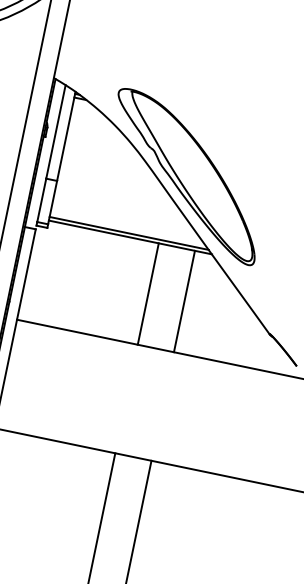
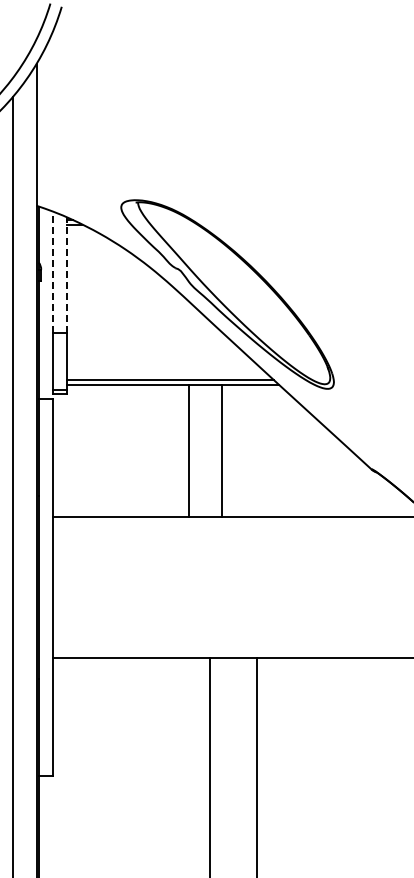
line: (55, 131) -> (52, 272), solid -> dashed
line: (66, 136) -> (67, 275), solid -> dashed
line: (148, 293) -> (189, 450), moved
line: (184, 301) -> (222, 450), moved

